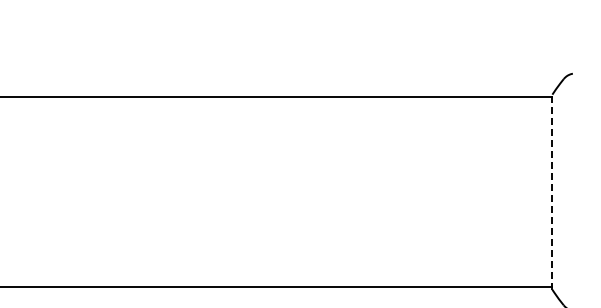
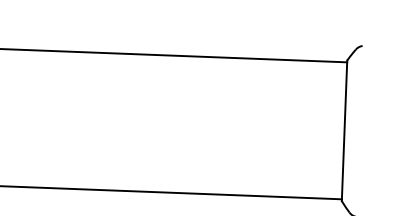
line: (552, 192) -> (344, 131), dashed -> solid

